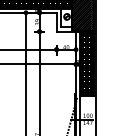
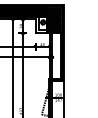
hatch: (85, 61) -> (56, 55), removed

